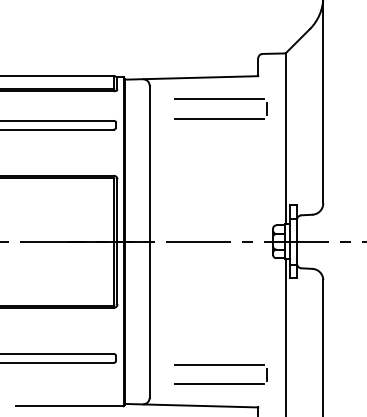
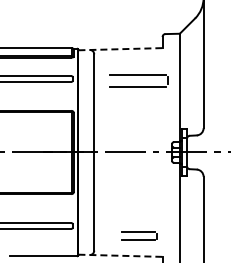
line: (191, 78) -> (120, 49), solid -> dashed
part: (219, 108) -> (138, 80), moved
part: (219, 373) -> (138, 235), size x0.6
line: (191, 405) -> (120, 255), solid -> dashed

